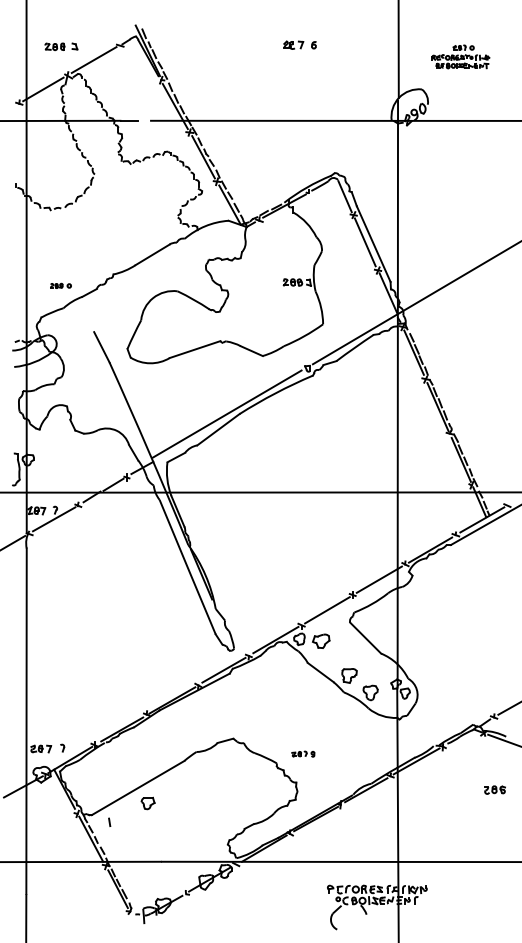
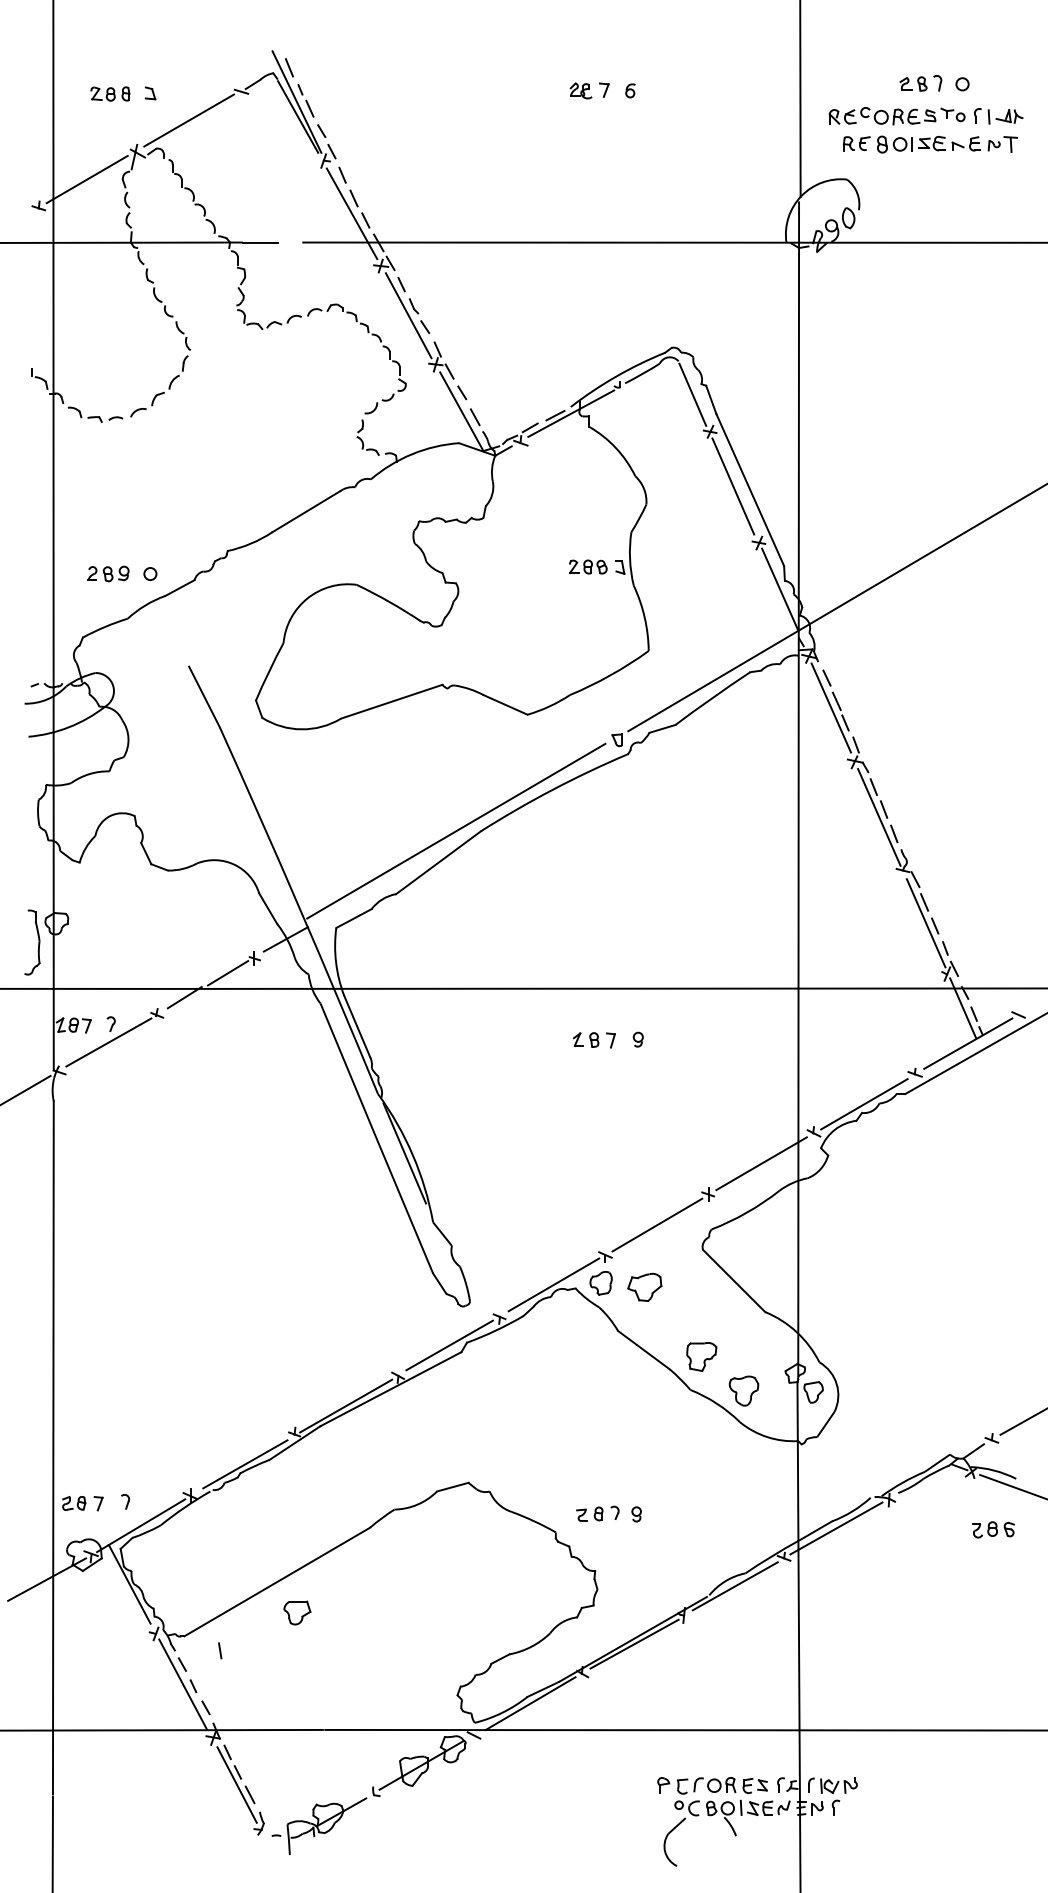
part: (460, 56) -> (924, 113), size x1.67
part: (60, 285) -> (121, 573), size x1.67
part: (302, 517) -> (607, 1038), added
part: (303, 753) -> (609, 1512), size x1.43
part: (494, 789) -> (992, 1528), moved

